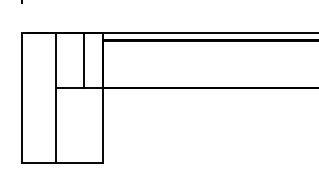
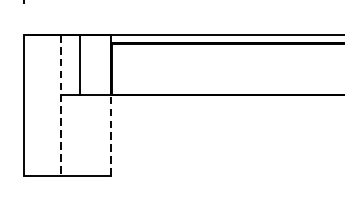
line: (84, 60) -> (80, 65), moved
line: (56, 98) -> (61, 106), solid -> dashed
line: (102, 125) -> (110, 135), solid -> dashed

